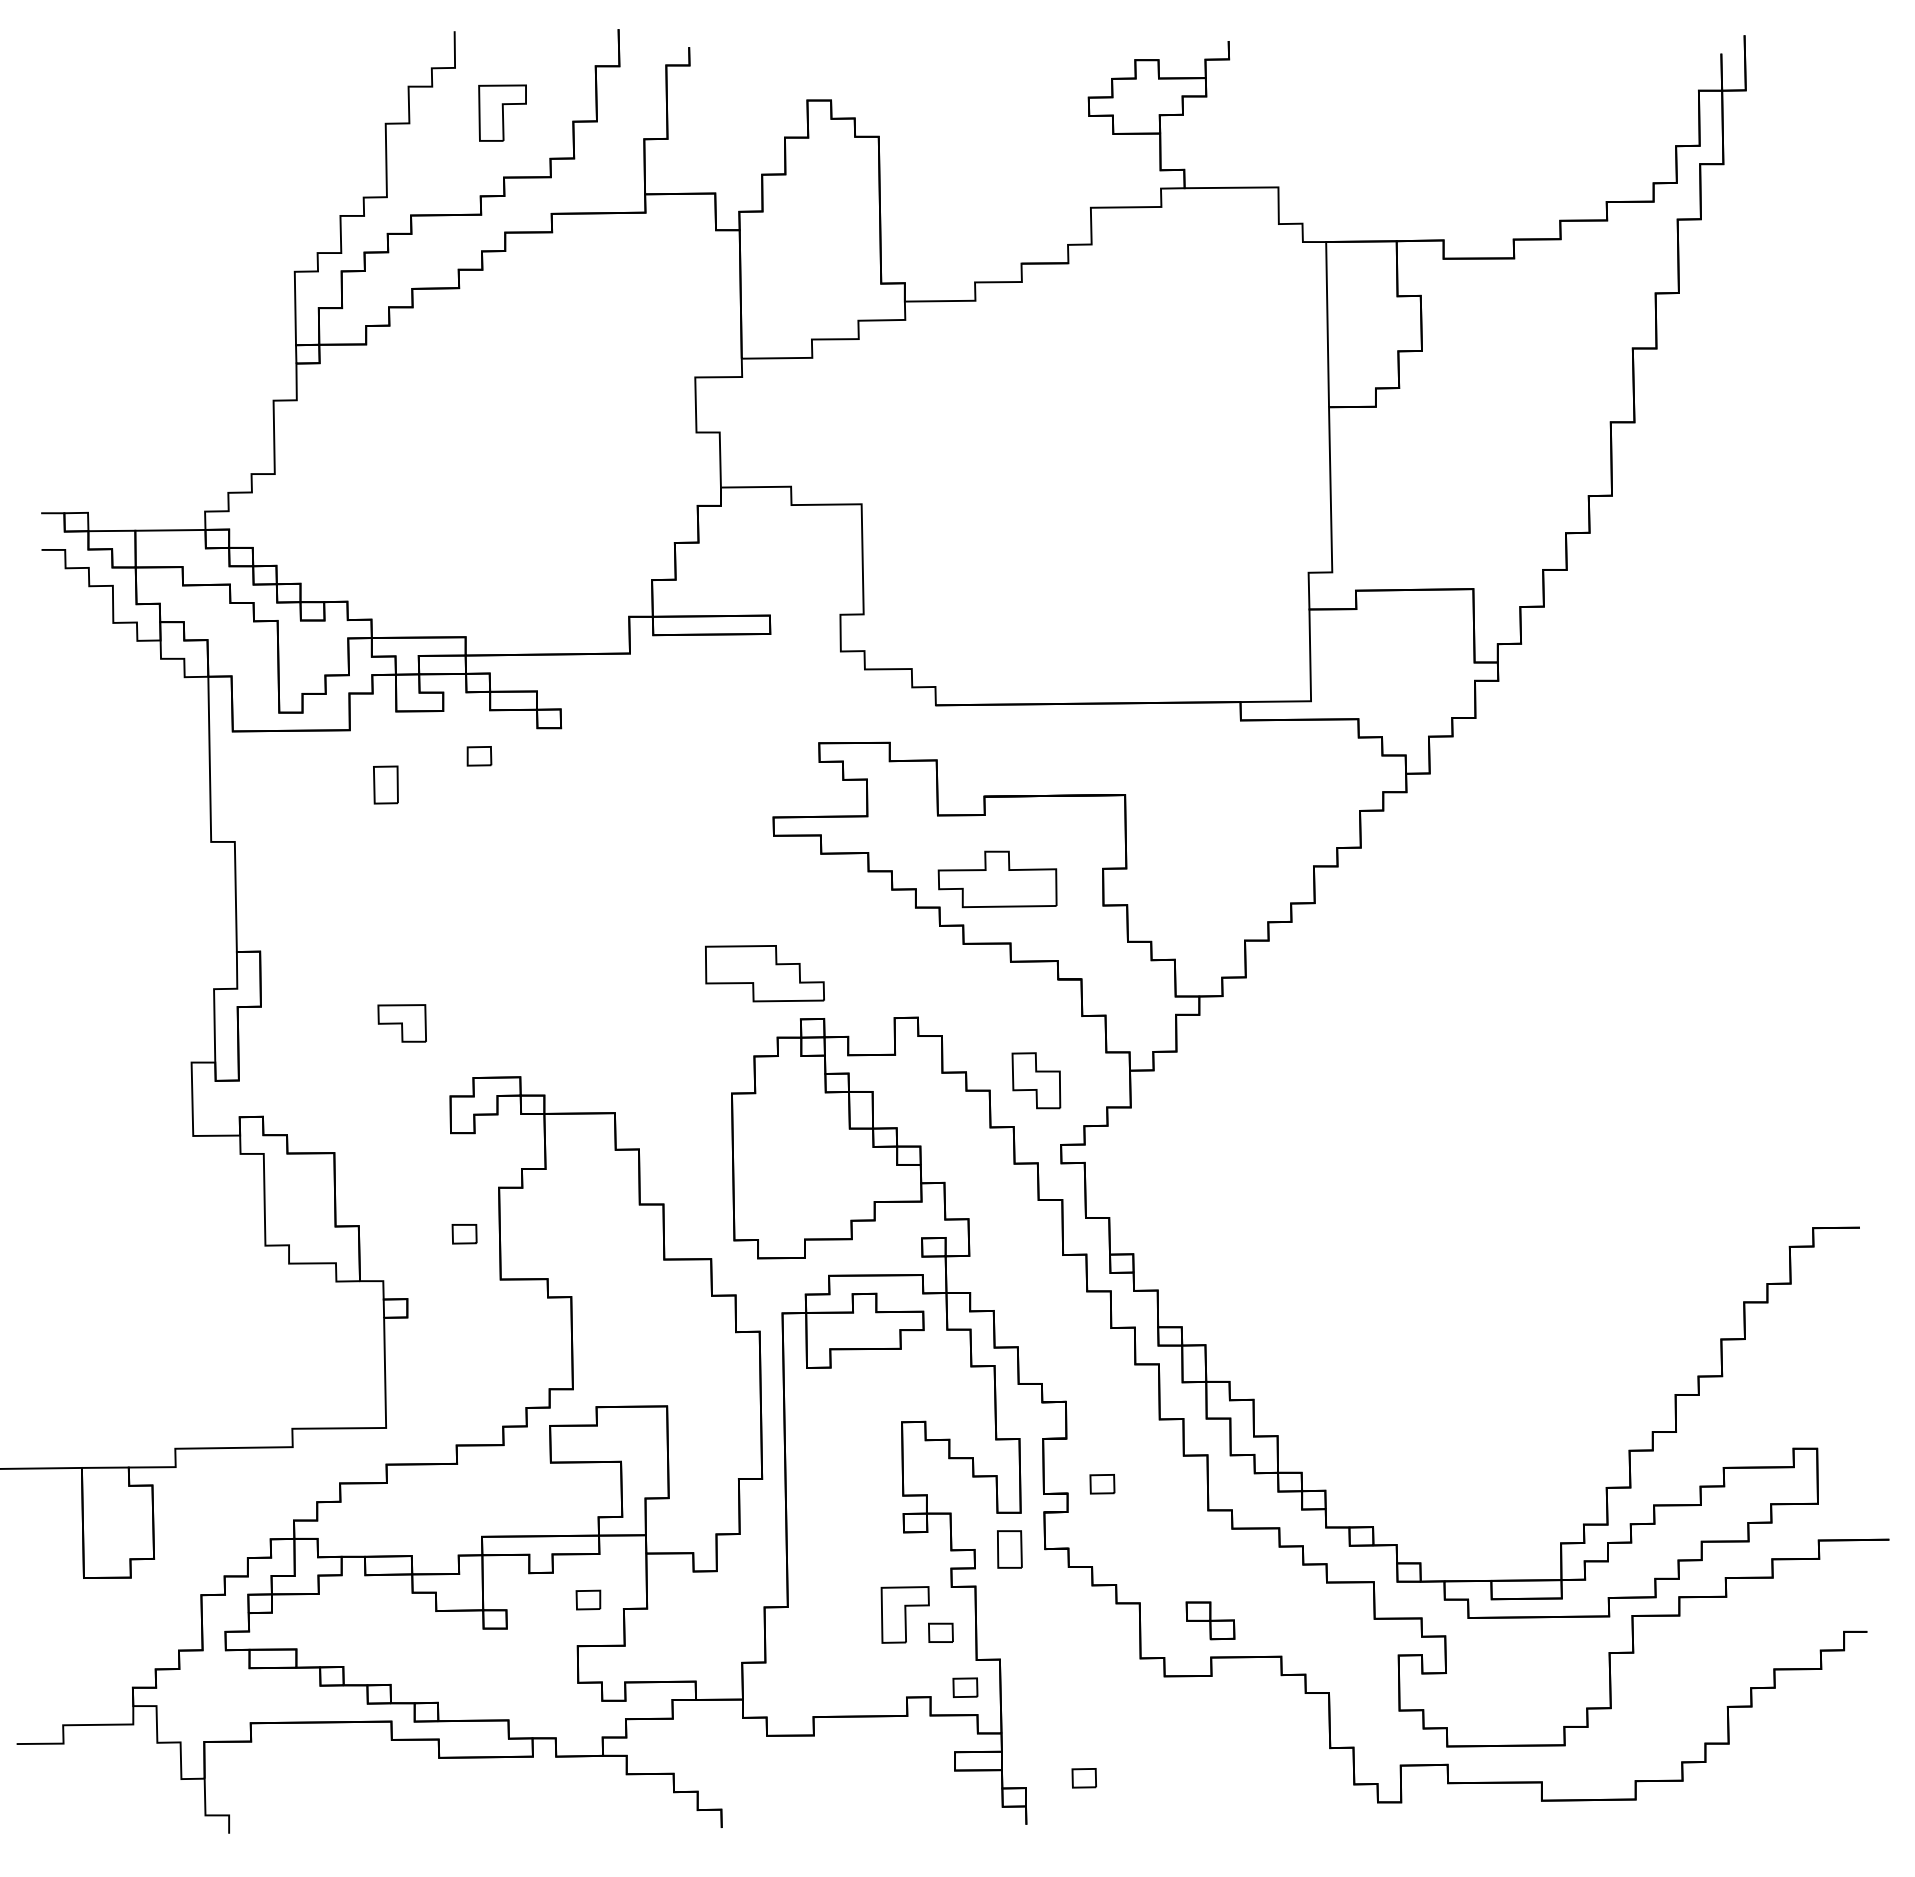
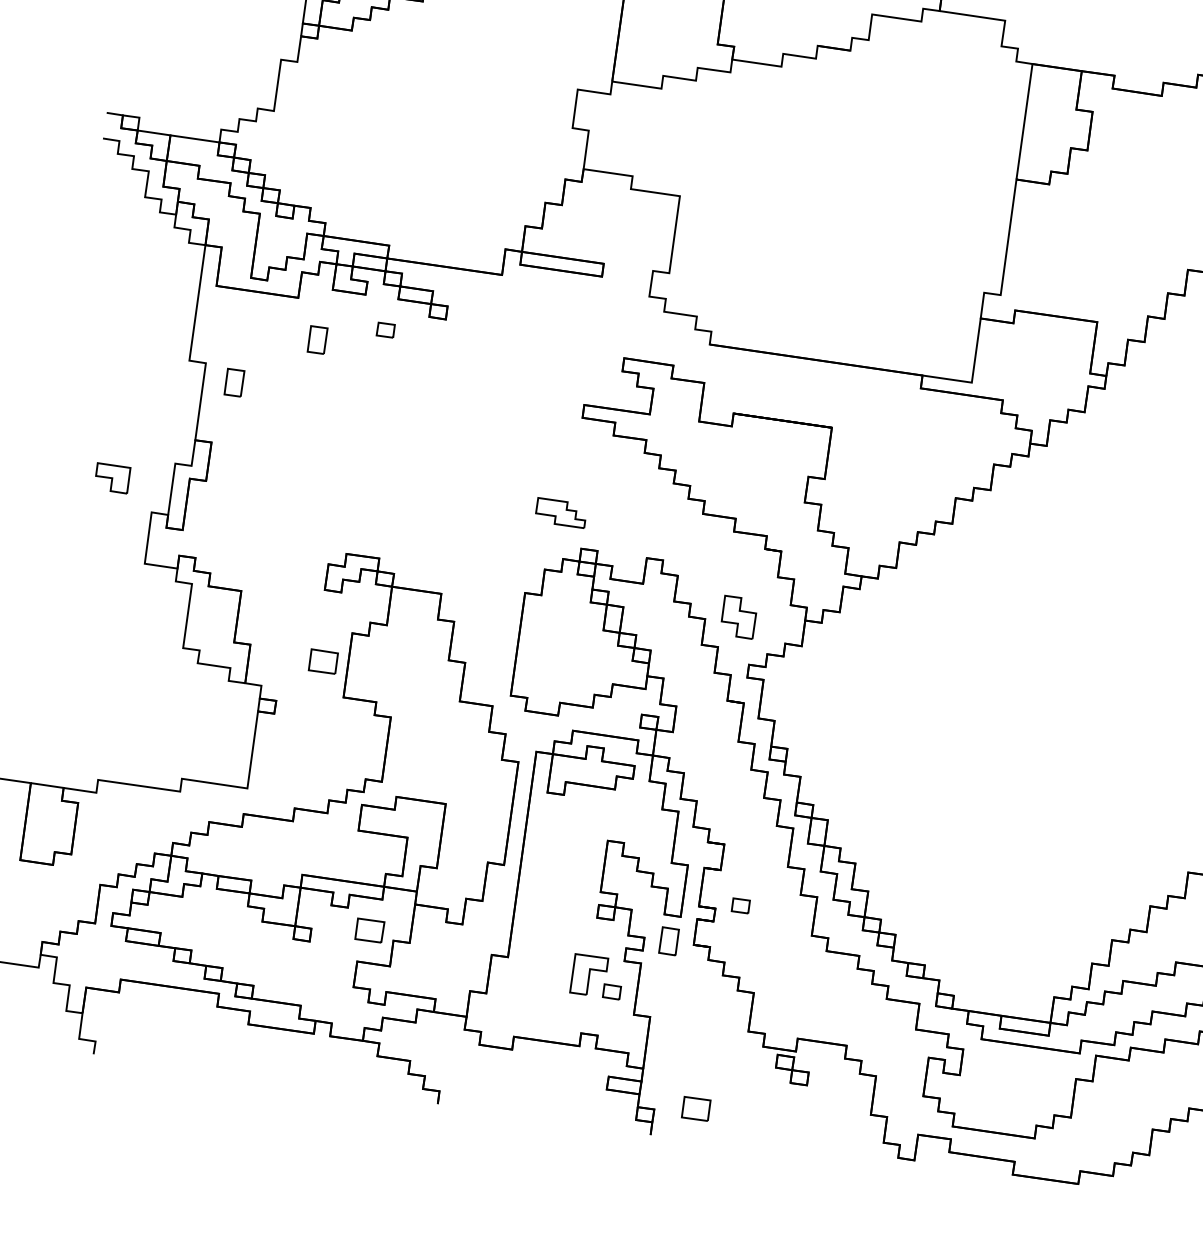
part: (278, 862) -> (234, 382), added
part: (997, 879) -> (733, 472), removed
part: (764, 973) -> (560, 512), size x0.6
part: (401, 1023) -> (111, 478), moved
part: (464, 1234) -> (323, 662), size x1.6
part: (588, 1599) -> (369, 930), size x1.6
part: (1210, 1620) -> (792, 1069), moved
part: (965, 1687) -> (623, 1032), removed
part: (1083, 1778) -> (695, 1109), size x1.6

